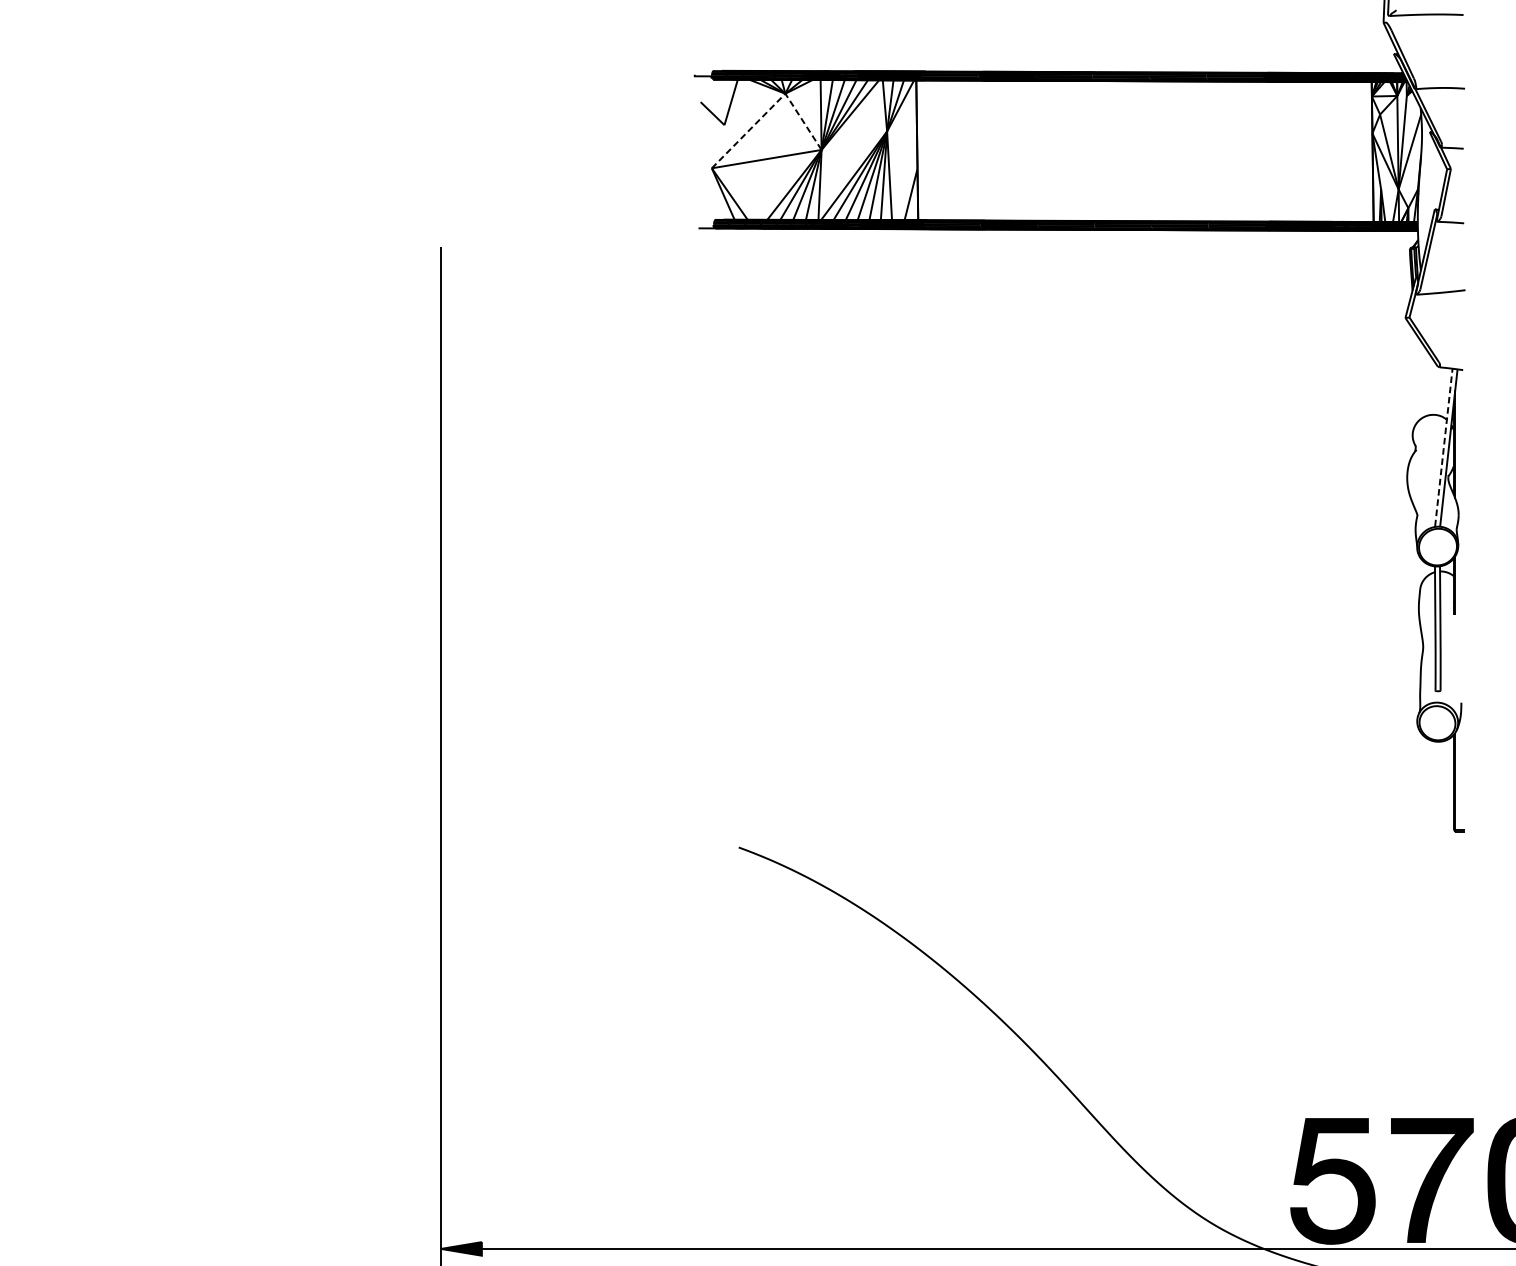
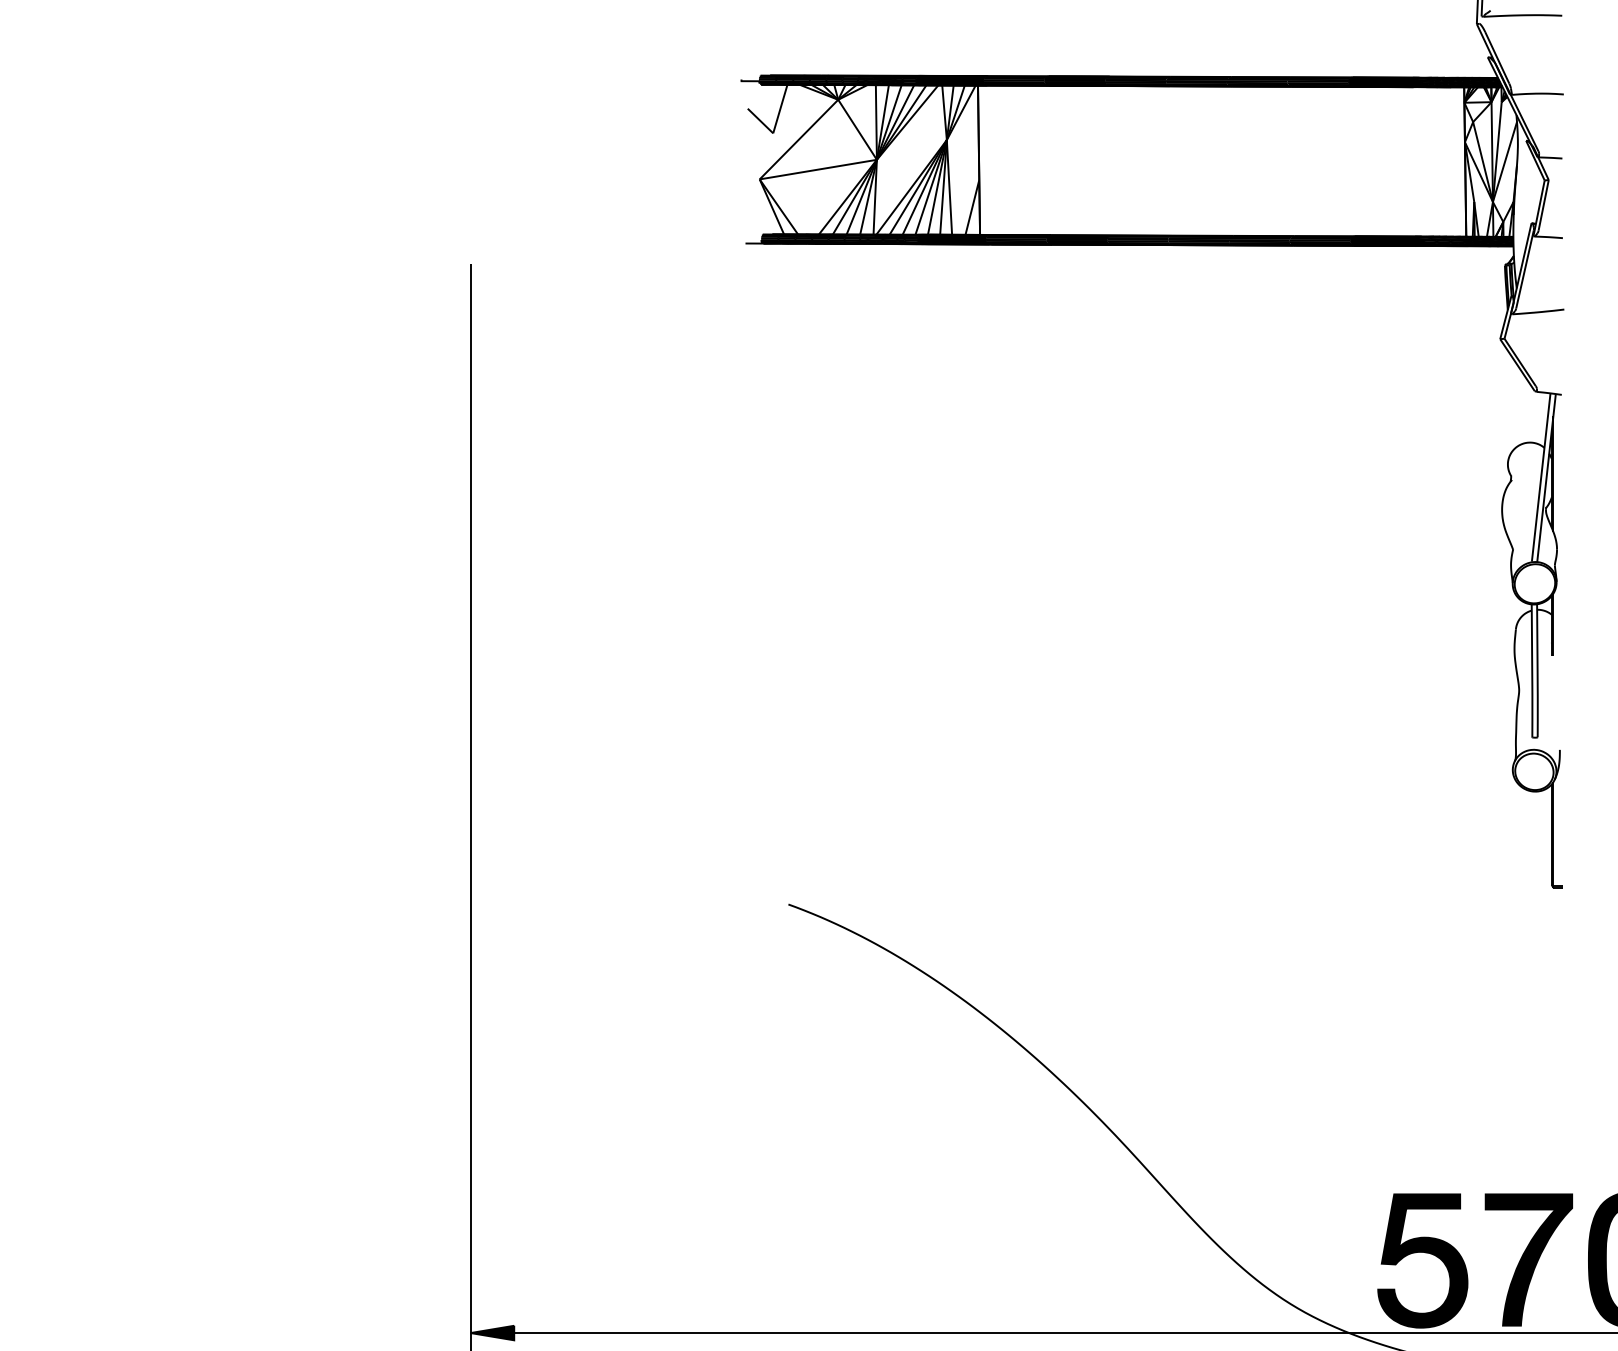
line: (772, 106) -> (824, 113), dashed -> solid
line: (1444, 447) -> (1541, 477), dashed -> solid

